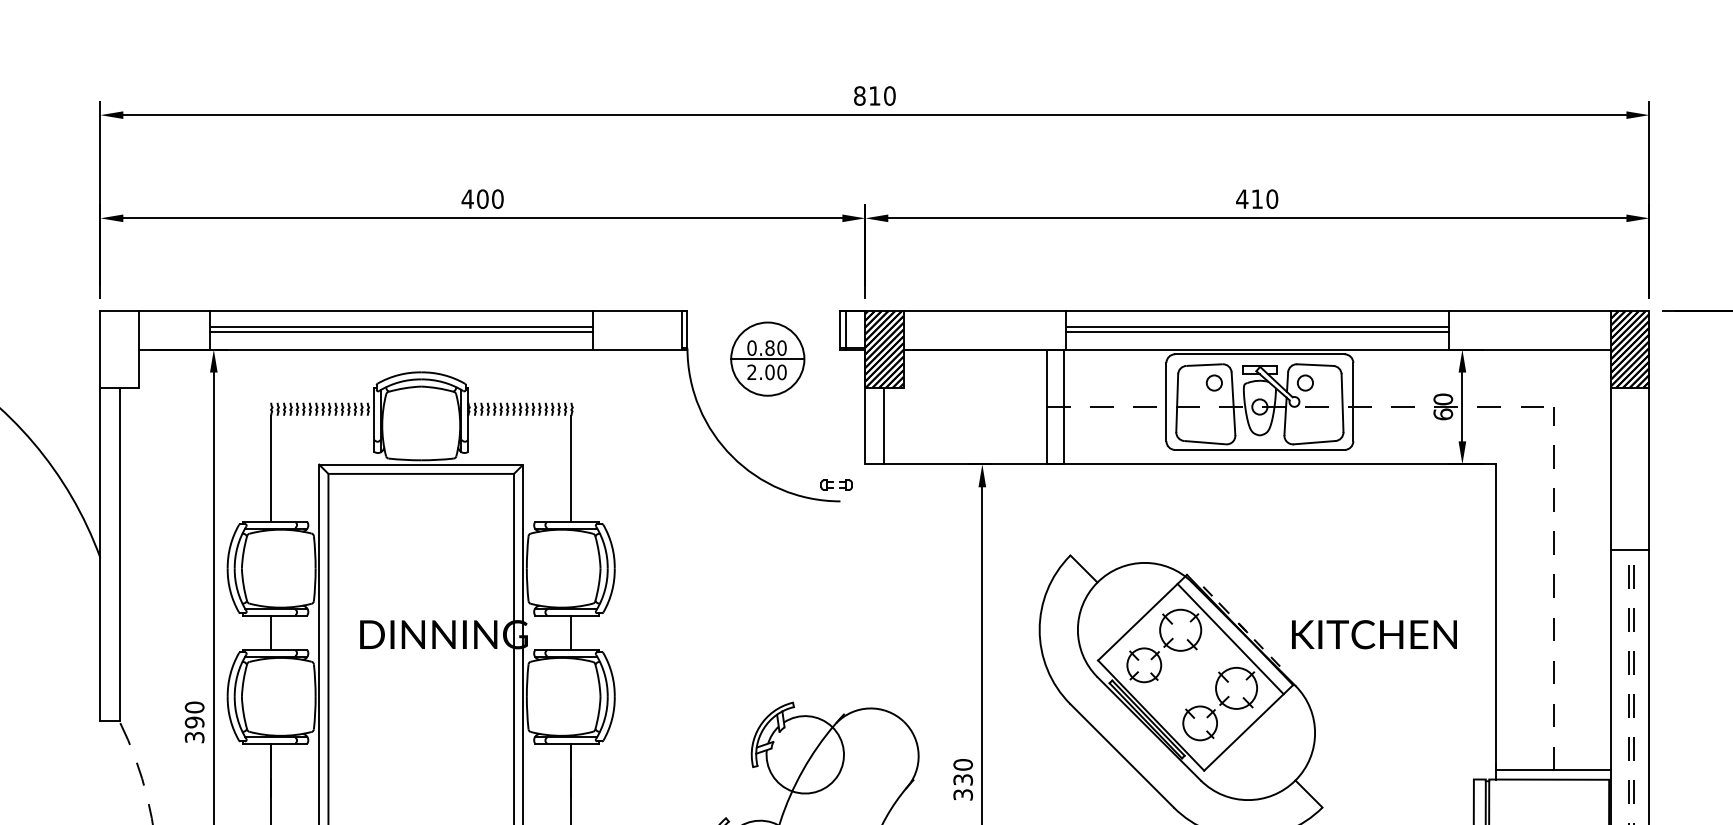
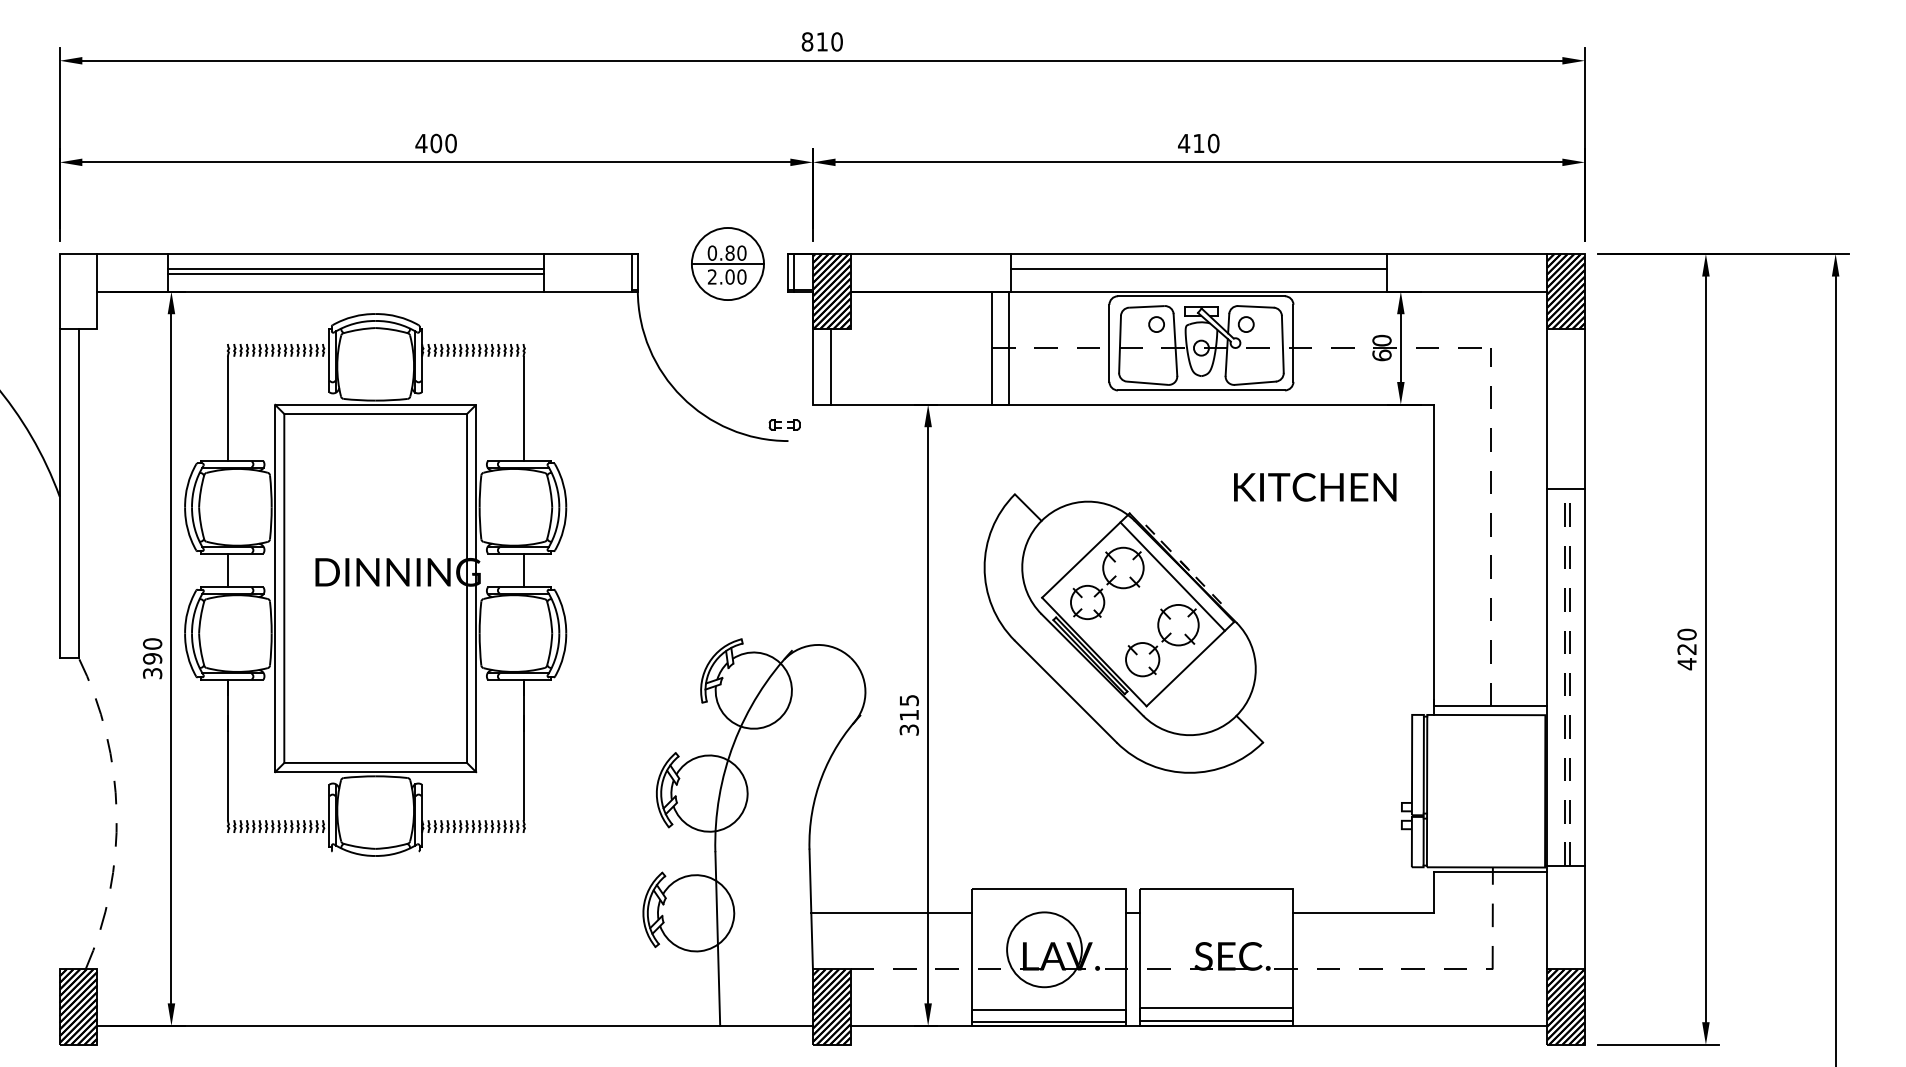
line: (1256, 332) -> (1198, 274), removed
part: (767, 358) -> (727, 263), moved
text: (1374, 634) -> (1315, 487), moved
text: (962, 771) -> (908, 707), 330 -> 315

